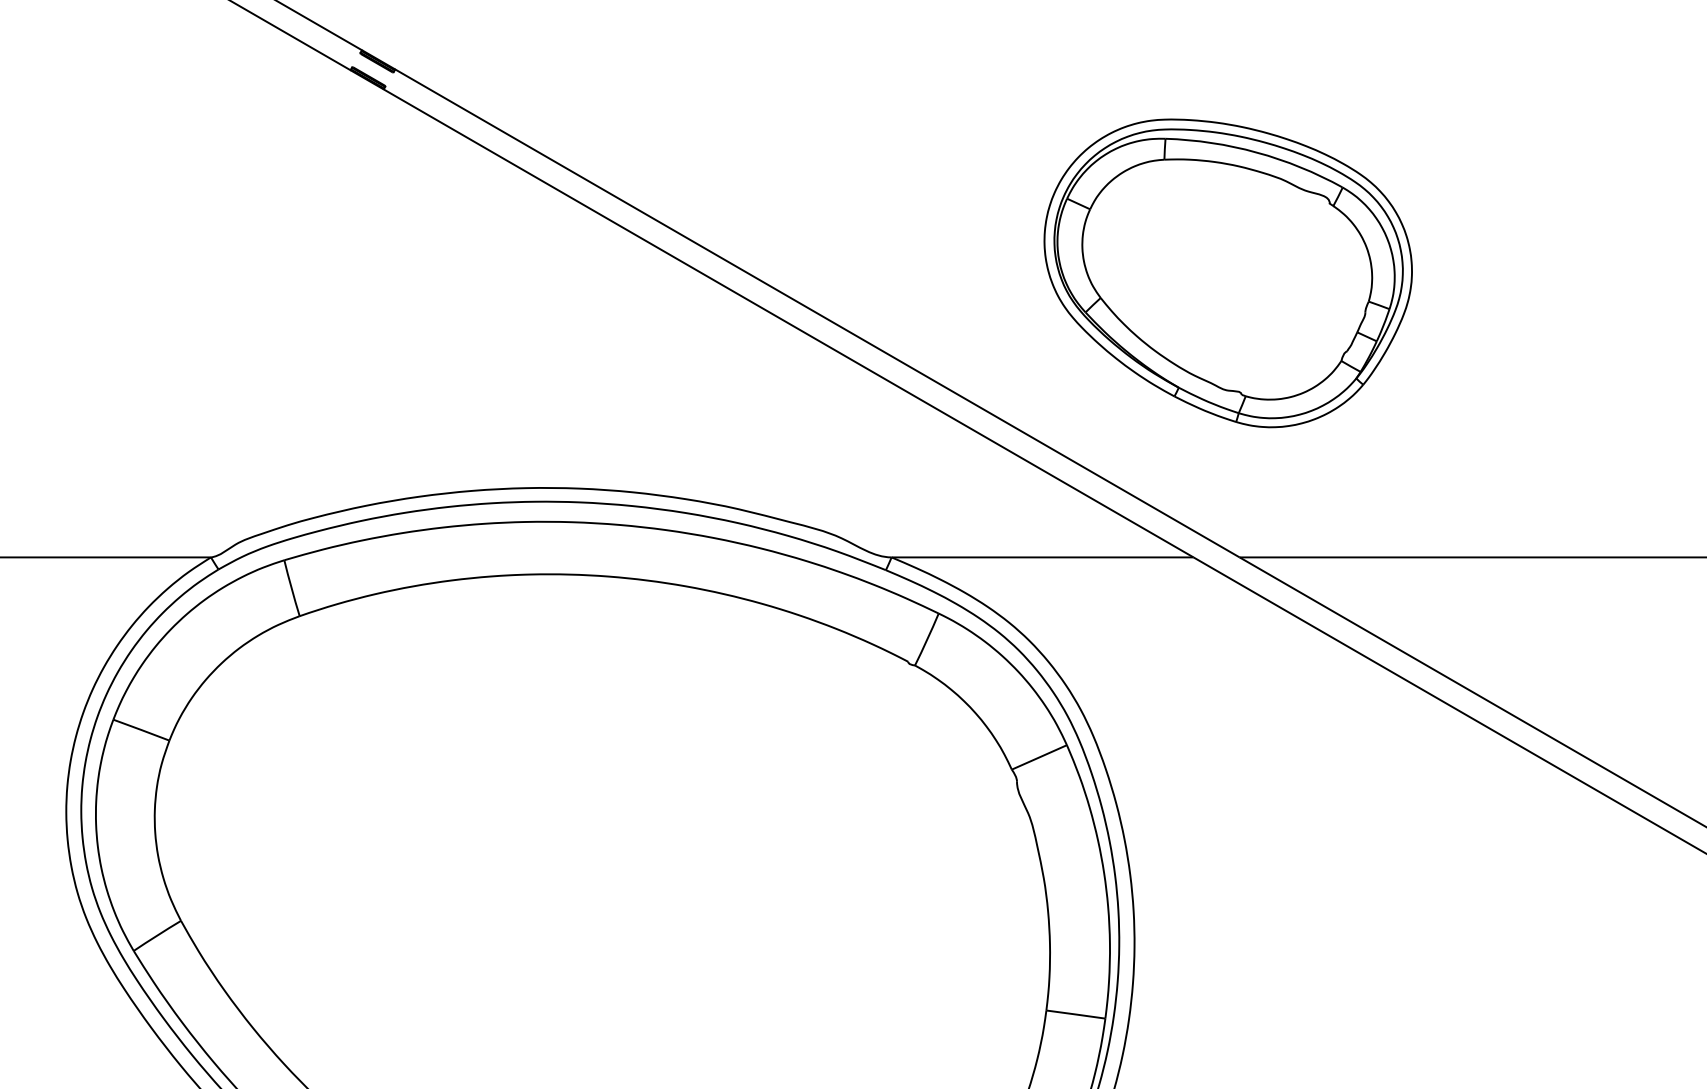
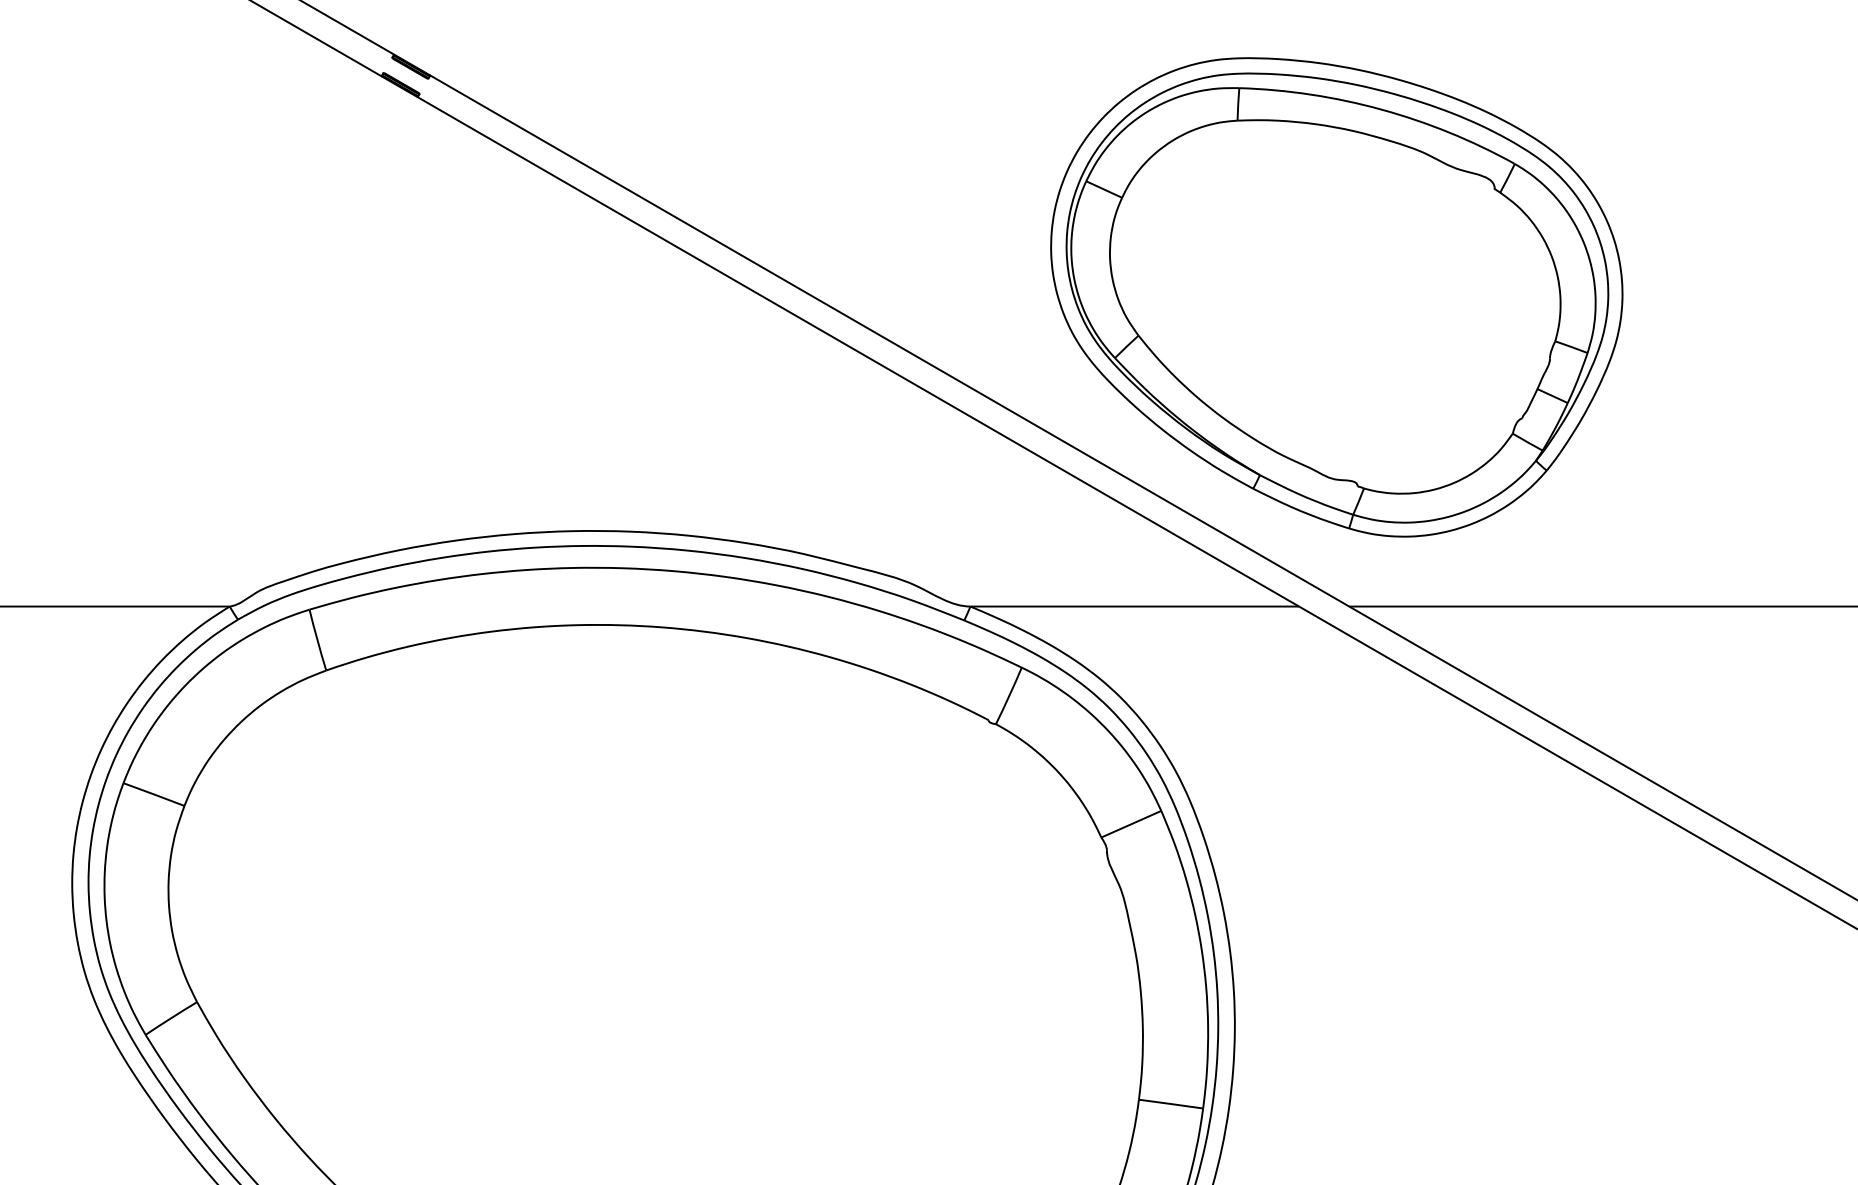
part: (1227, 273) -> (1336, 297), size x1.43

